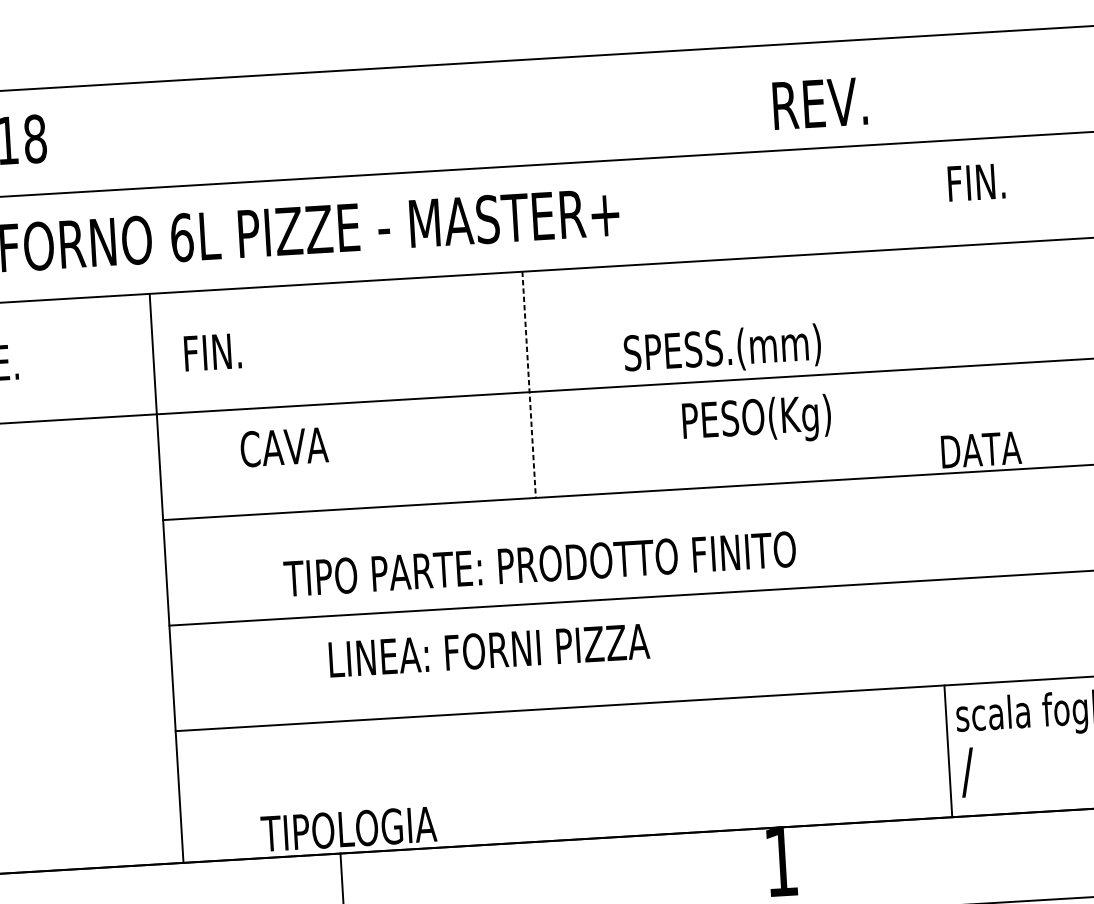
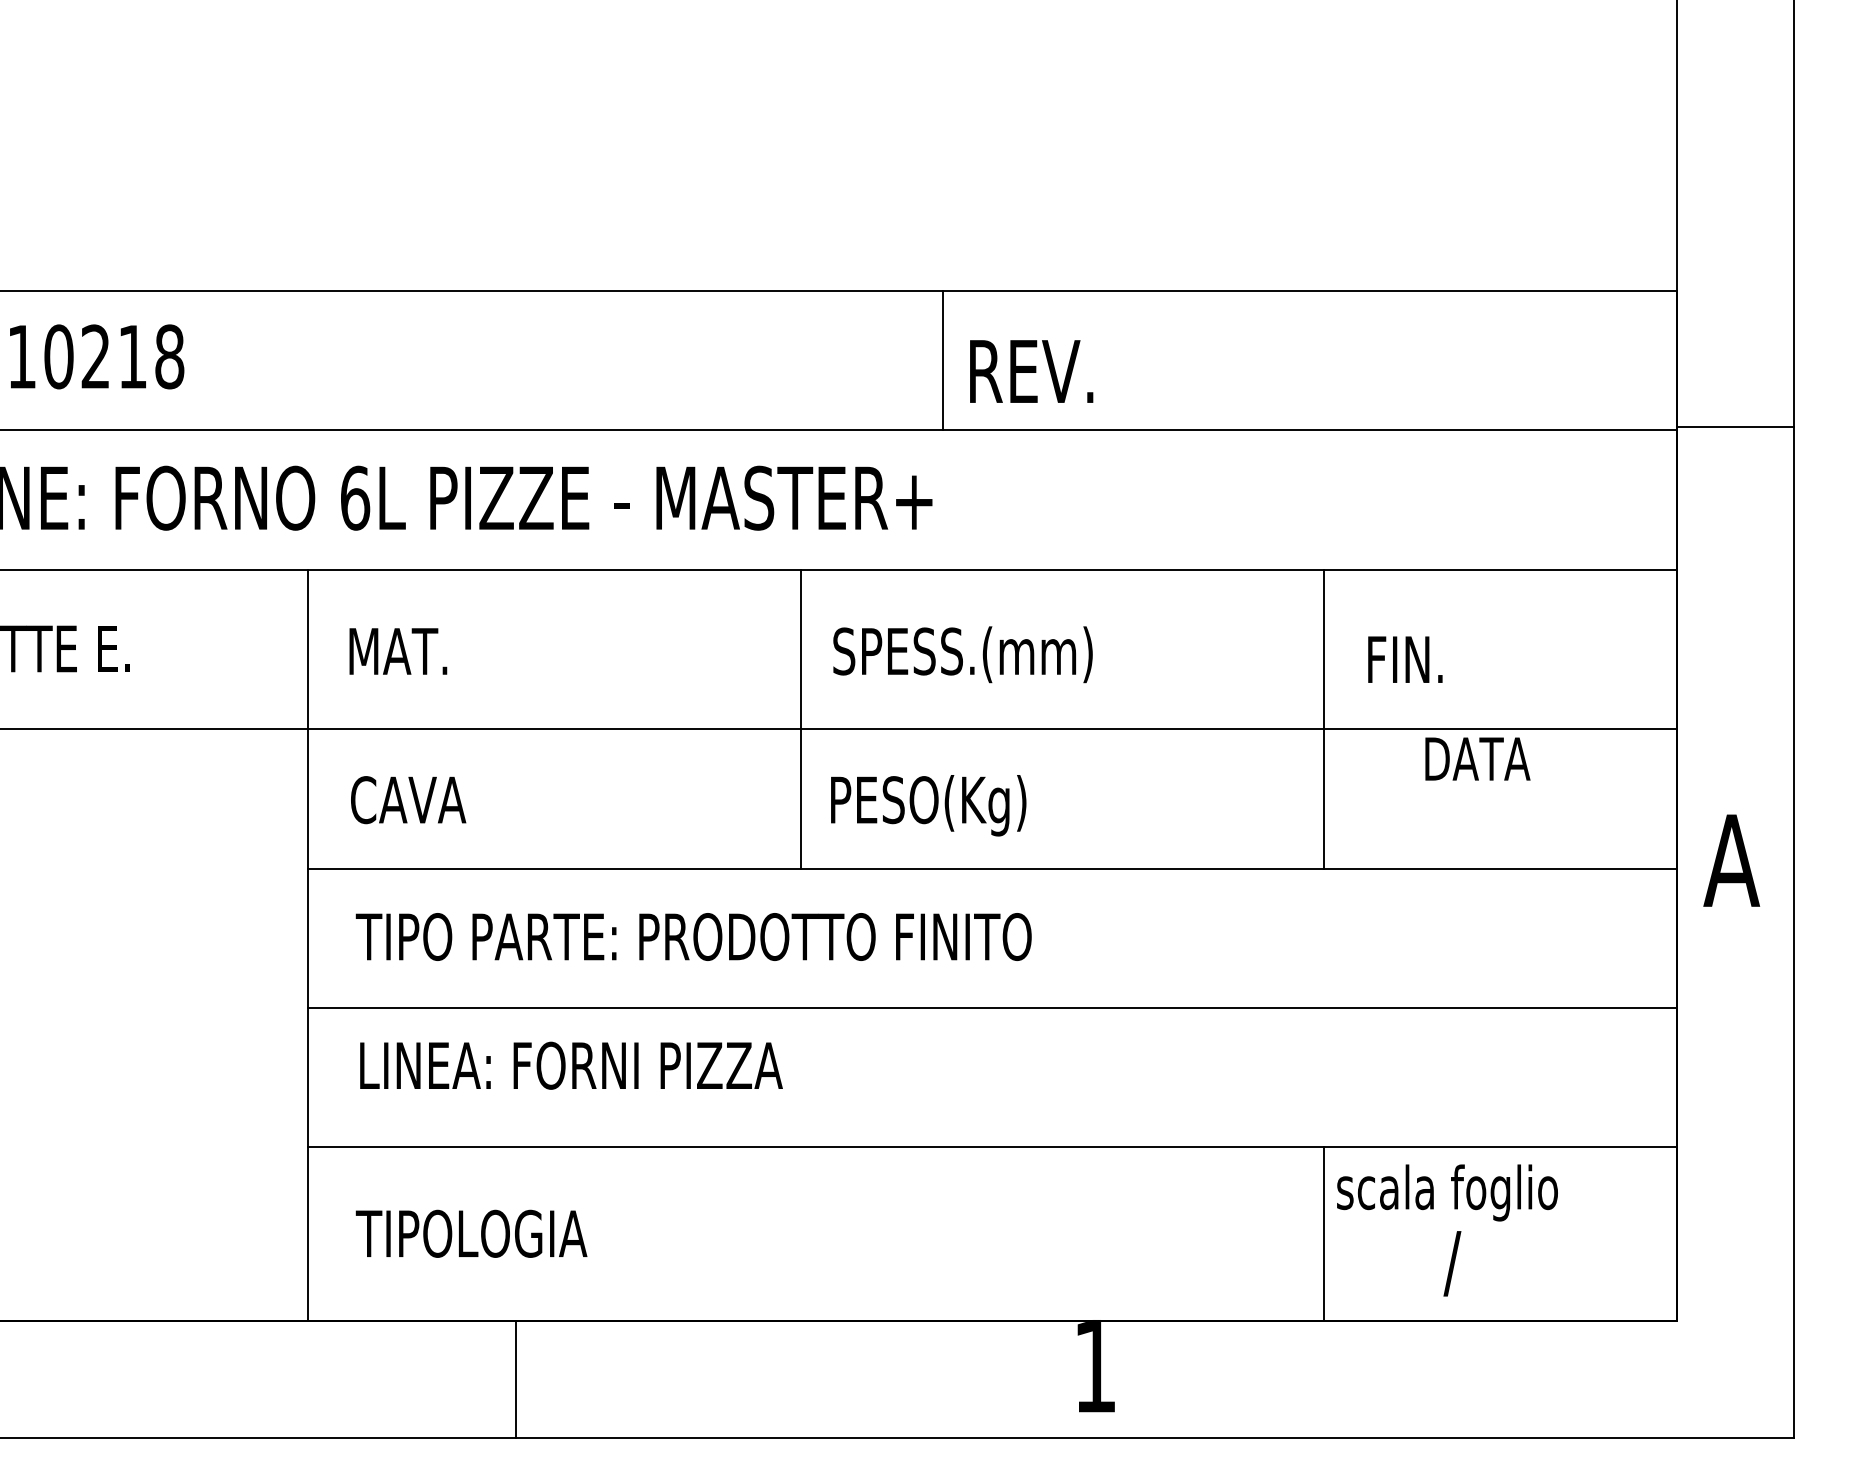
text: (820, 103) -> (1031, 371), moved
line: (620, 107) -> (942, 360), added
text: (976, 182) -> (1405, 659), moved
text: (722, 350) -> (962, 654), moved
text: (223, 351) -> (400, 651), FIN. -> MAT.
line: (924, 360) -> (1323, 718), added
line: (529, 385) -> (800, 719), dashed -> solid
text: (756, 421) -> (928, 805), moved
text: (284, 447) -> (408, 800), moved
text: (981, 449) -> (1477, 758), moved
text: (539, 563) -> (693, 936), moved
text: (489, 650) -> (571, 1065), moved
text: (967, 772) -> (1452, 1263), moved
text: (348, 828) -> (471, 1233), moved

